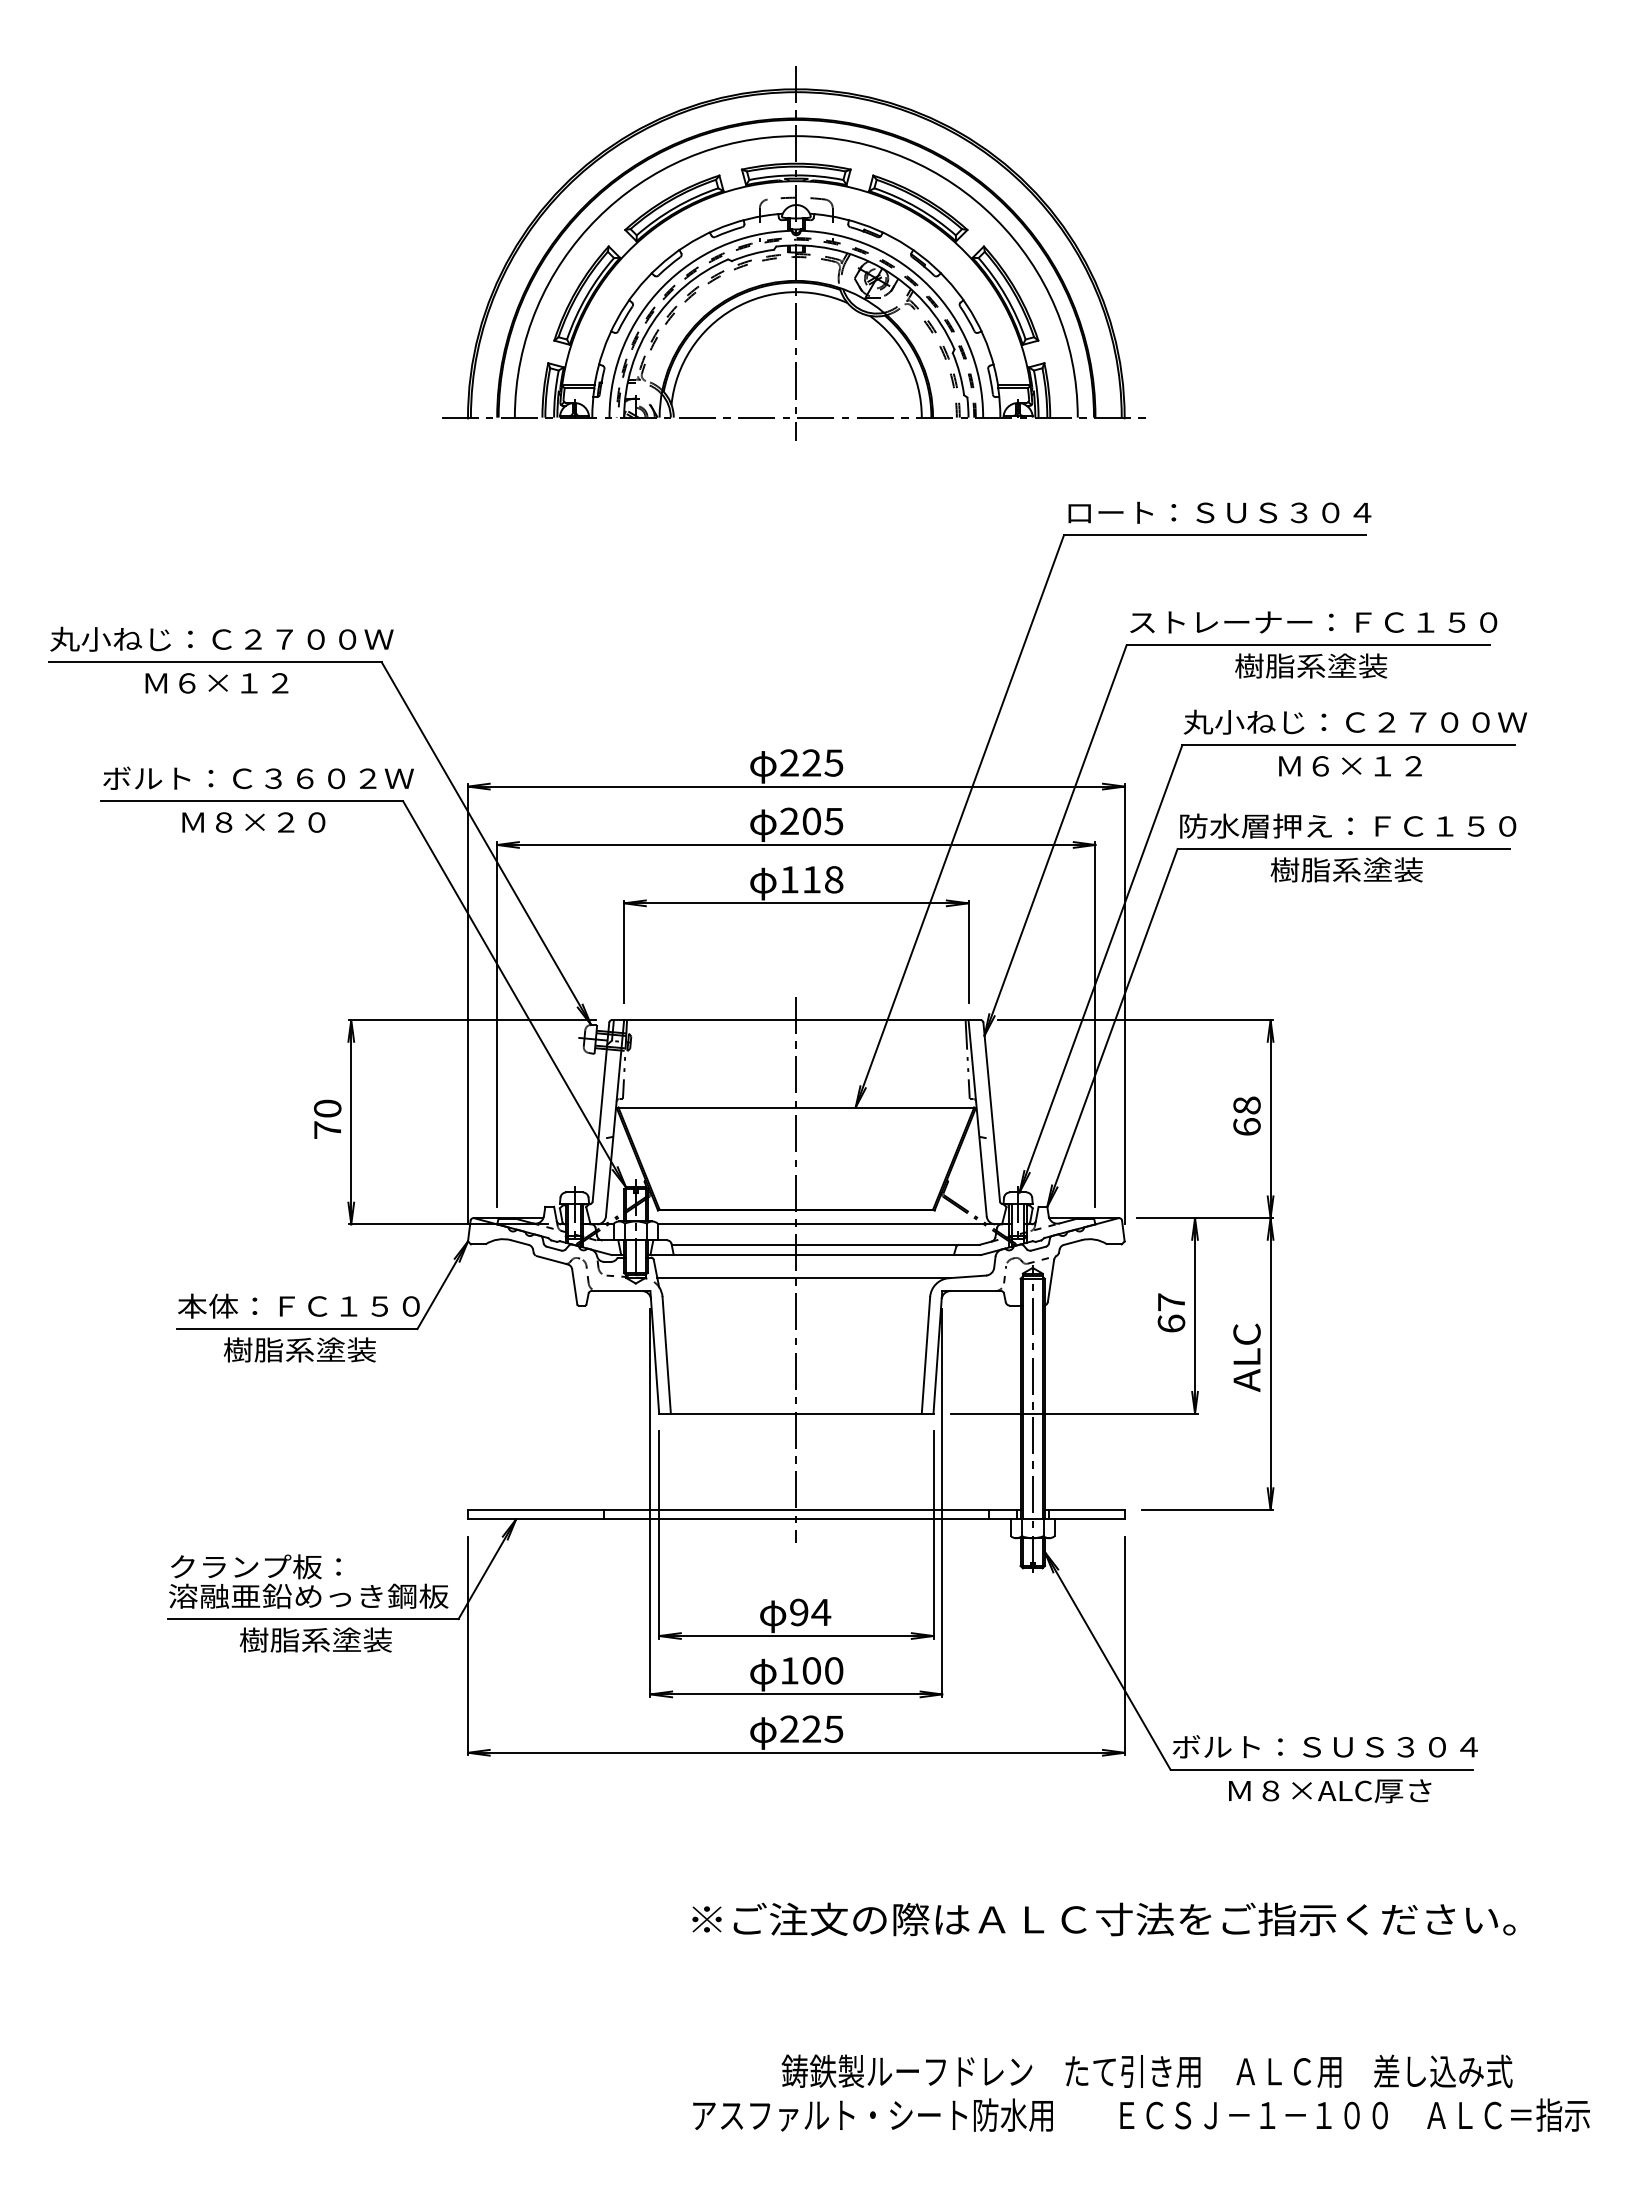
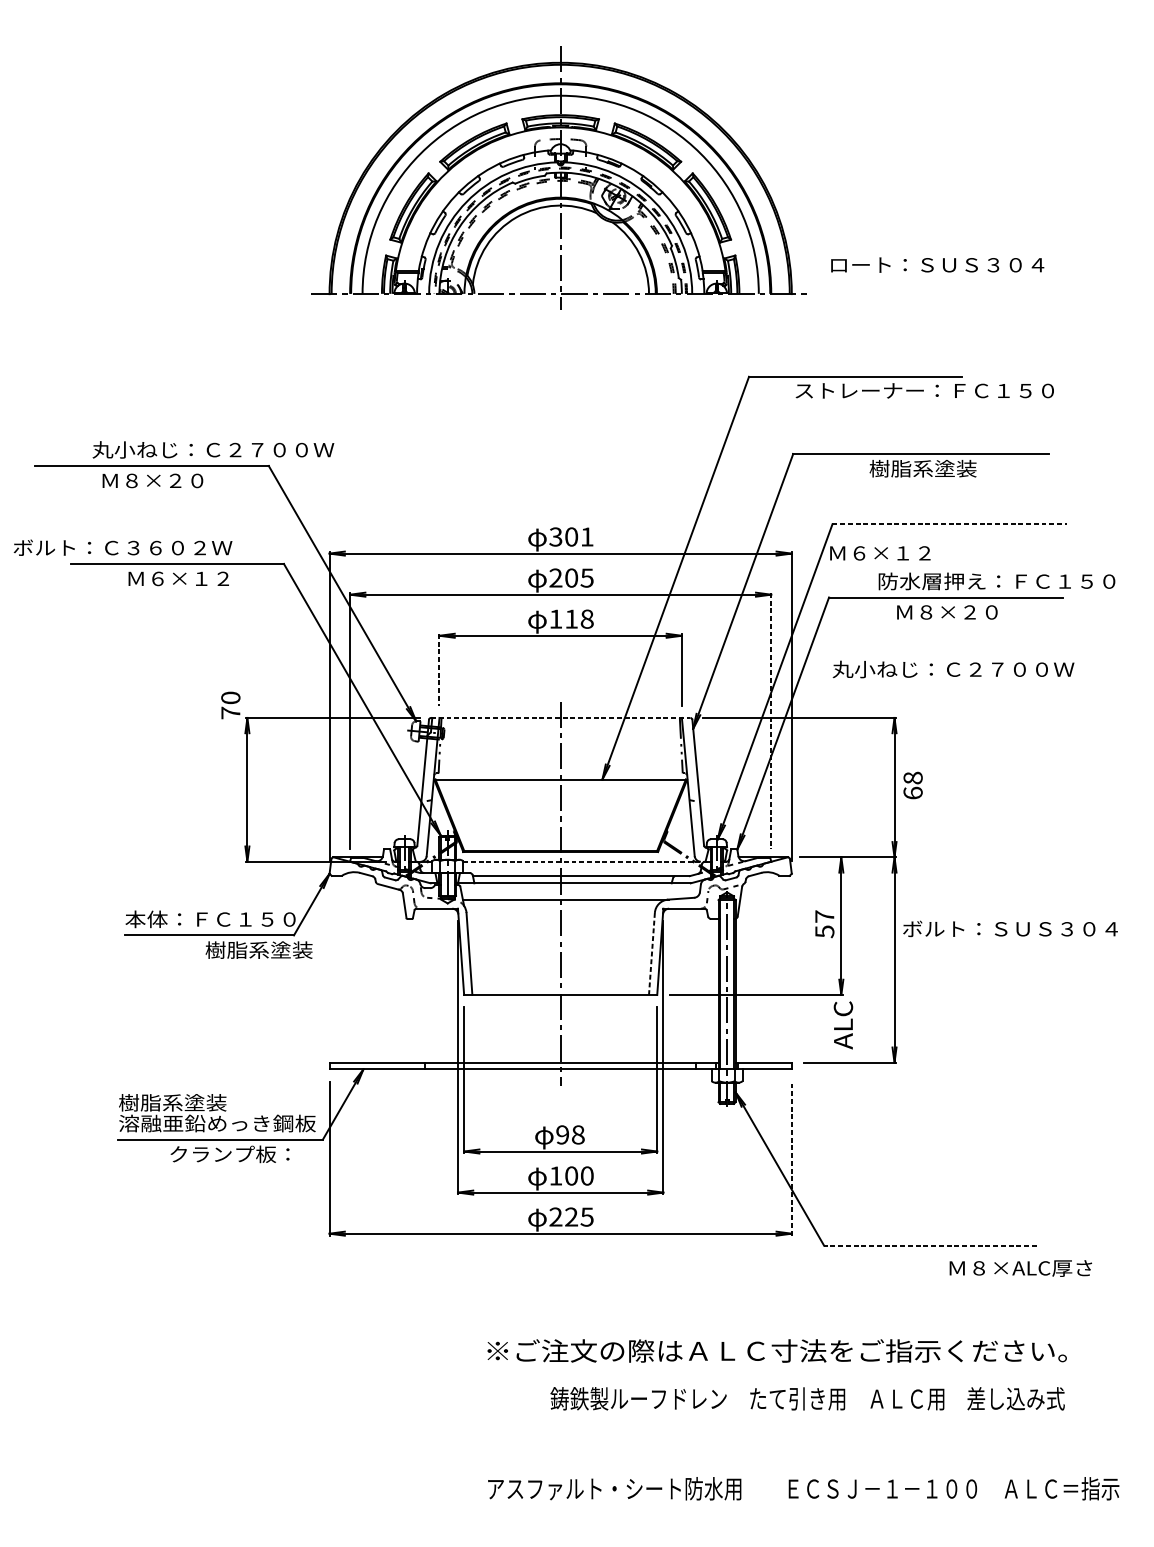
text: (1219, 512) -> (937, 264), moved
text: (1313, 622) -> (924, 390), moved
text: (221, 638) -> (213, 449), moved
text: (233, 683) -> (164, 481), Ｍ６×１２ -> Ｍ８×２０
text: (1355, 721) -> (953, 668), moved
line: (1349, 745) -> (950, 524), solid -> dashed
text: (811, 762) -> (571, 536), 225 -> 301
text: (1350, 766) -> (880, 553), moved
text: (258, 777) -> (122, 547), moved
text: (270, 822) -> (190, 578), Ｍ８×２０ -> Ｍ６×１２
text: (1348, 825) -> (997, 580), moved
text: (1346, 869) -> (947, 611), 樹脂系塗装 -> Ｍ８×２０
line: (624, 951) -> (439, 669), solid -> dashed
line: (796, 1020) -> (560, 718), solid -> dashed
line: (1095, 1025) -> (771, 721), solid -> dashed
text: (1246, 1115) -> (912, 785), moved
text: (327, 1118) -> (230, 704), moved
line: (832, 1224) -> (586, 861), solid -> dashed
text: (1171, 1323) -> (824, 931), 67 -> 57
text: (299, 1349) -> (258, 949), moved
line: (925, 1355) -> (651, 954), solid -> dashed
text: (1246, 1357) -> (843, 1025), moved
text: (254, 1566) -> (179, 1102), クランプ板： -> 樹脂系塗装
text: (821, 1612) -> (578, 1134), 94 -> 98
text: (325, 1639) -> (229, 1153), 樹脂系塗装 -> クランプ板：
line: (1124, 1645) -> (791, 1158), solid -> dashed
text: (1324, 1746) -> (1009, 928), moved
line: (1321, 1769) -> (930, 1245), solid -> dashed
text: (1330, 1791) -> (1021, 1268), moved
text: (1146, 2071) -> (807, 1398), moved

